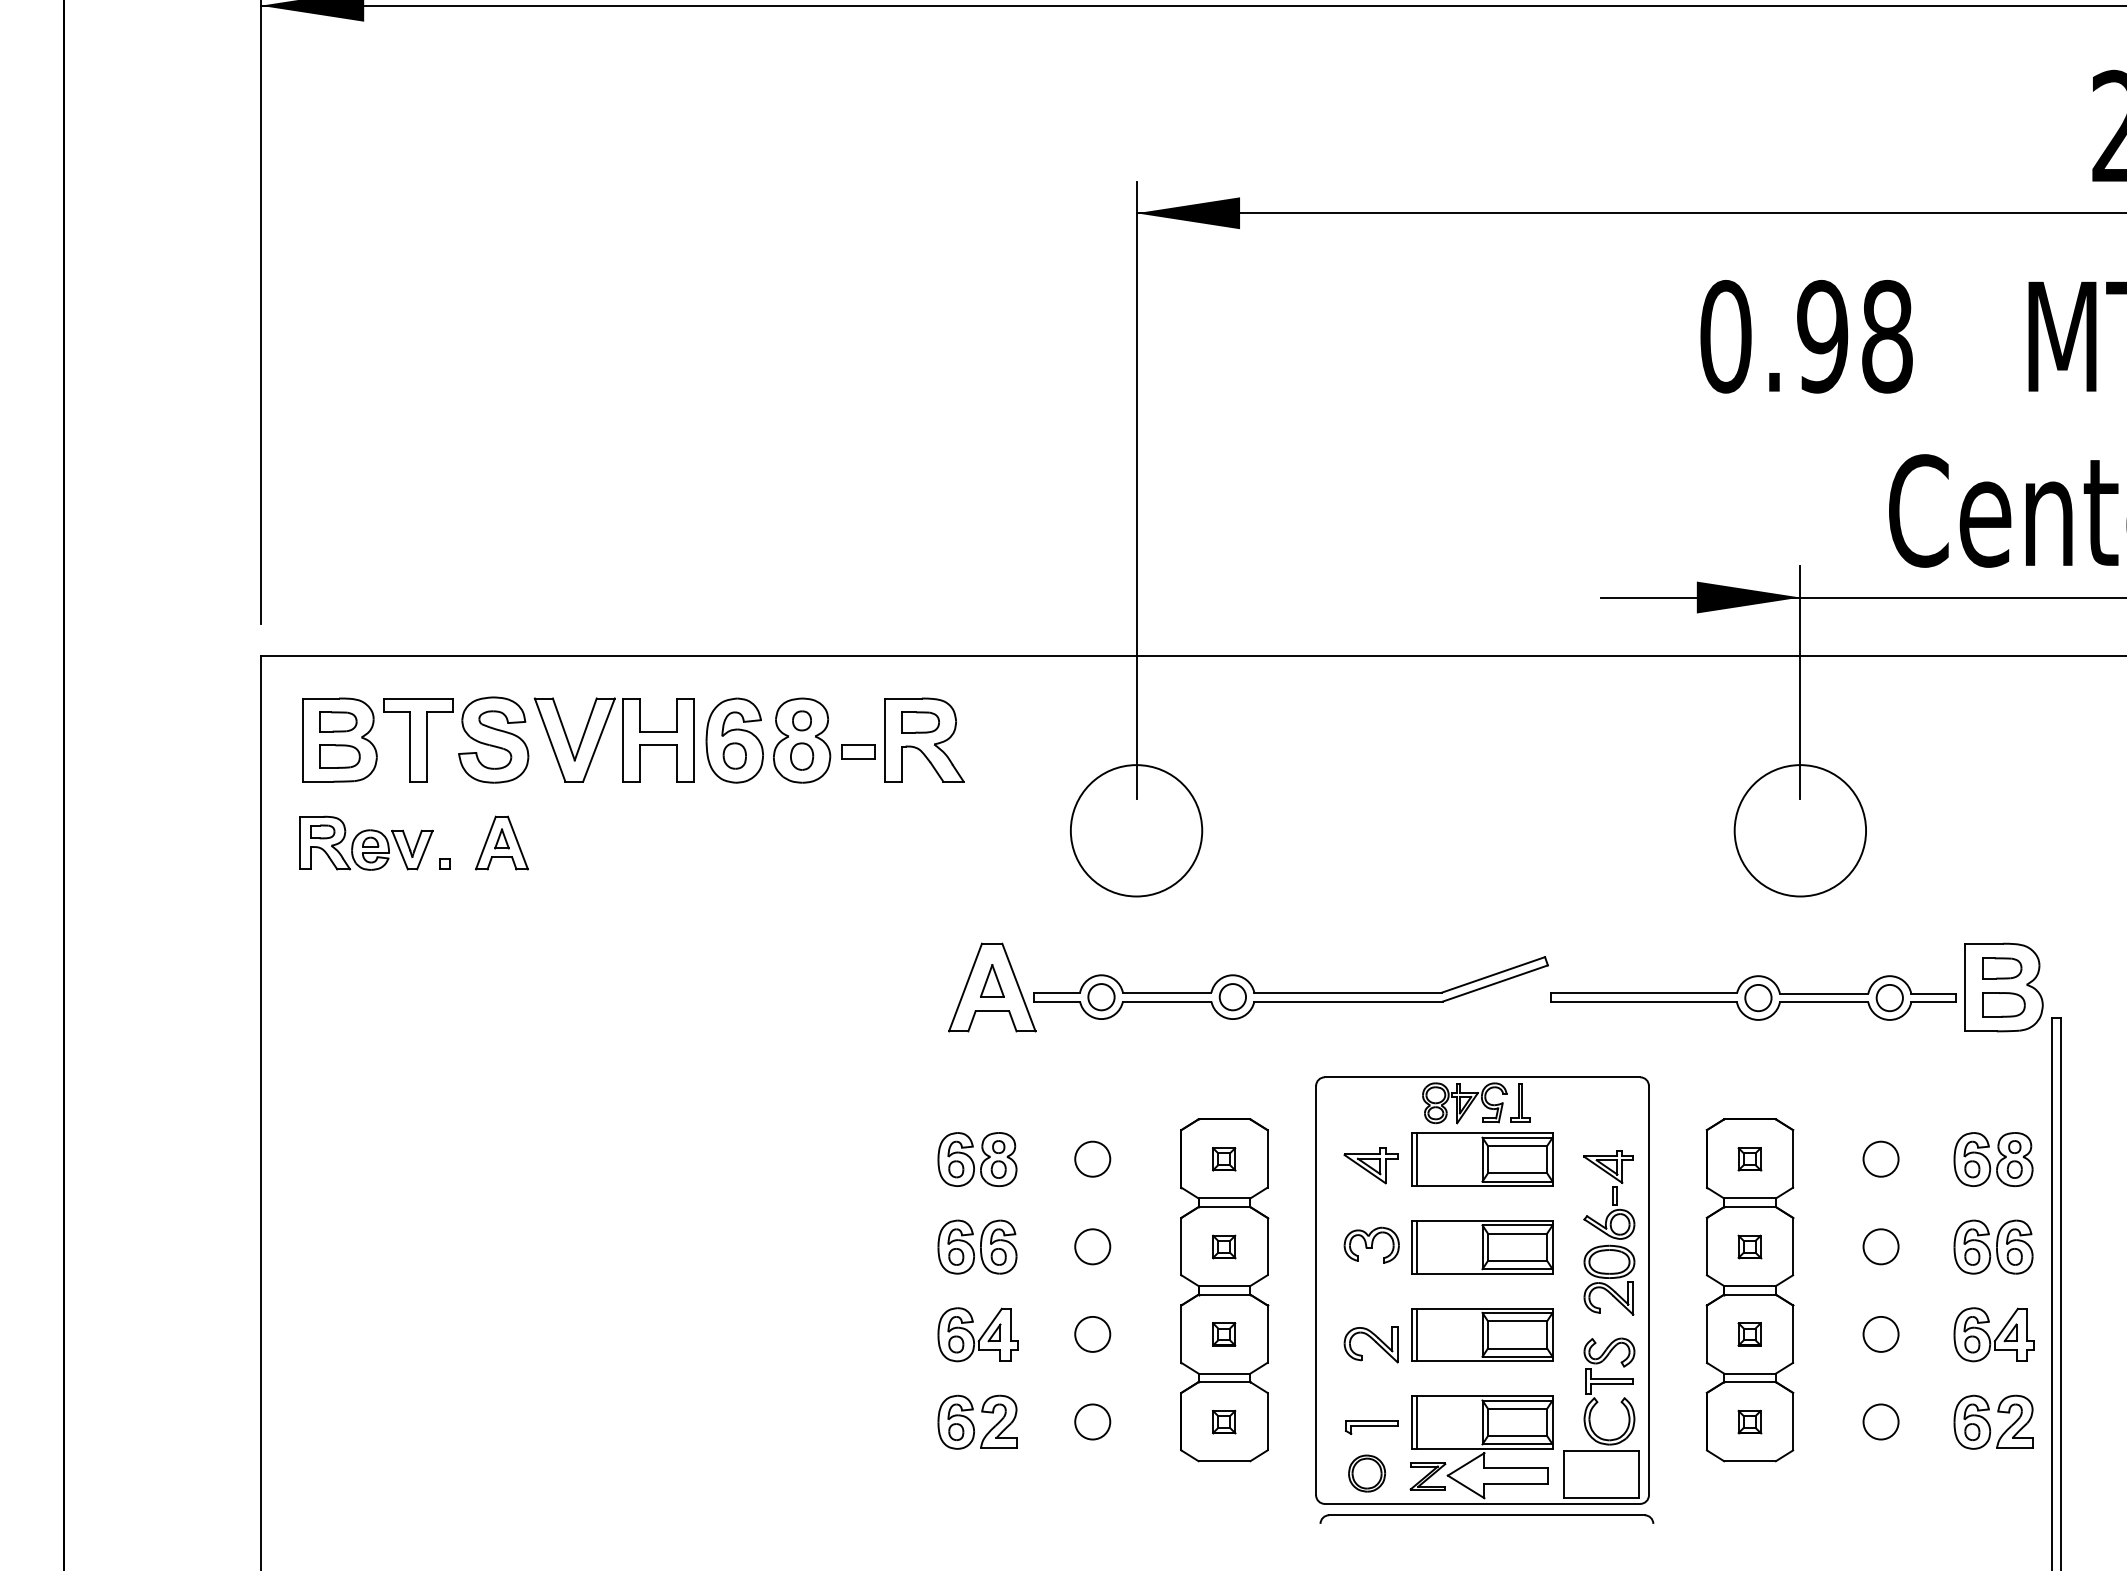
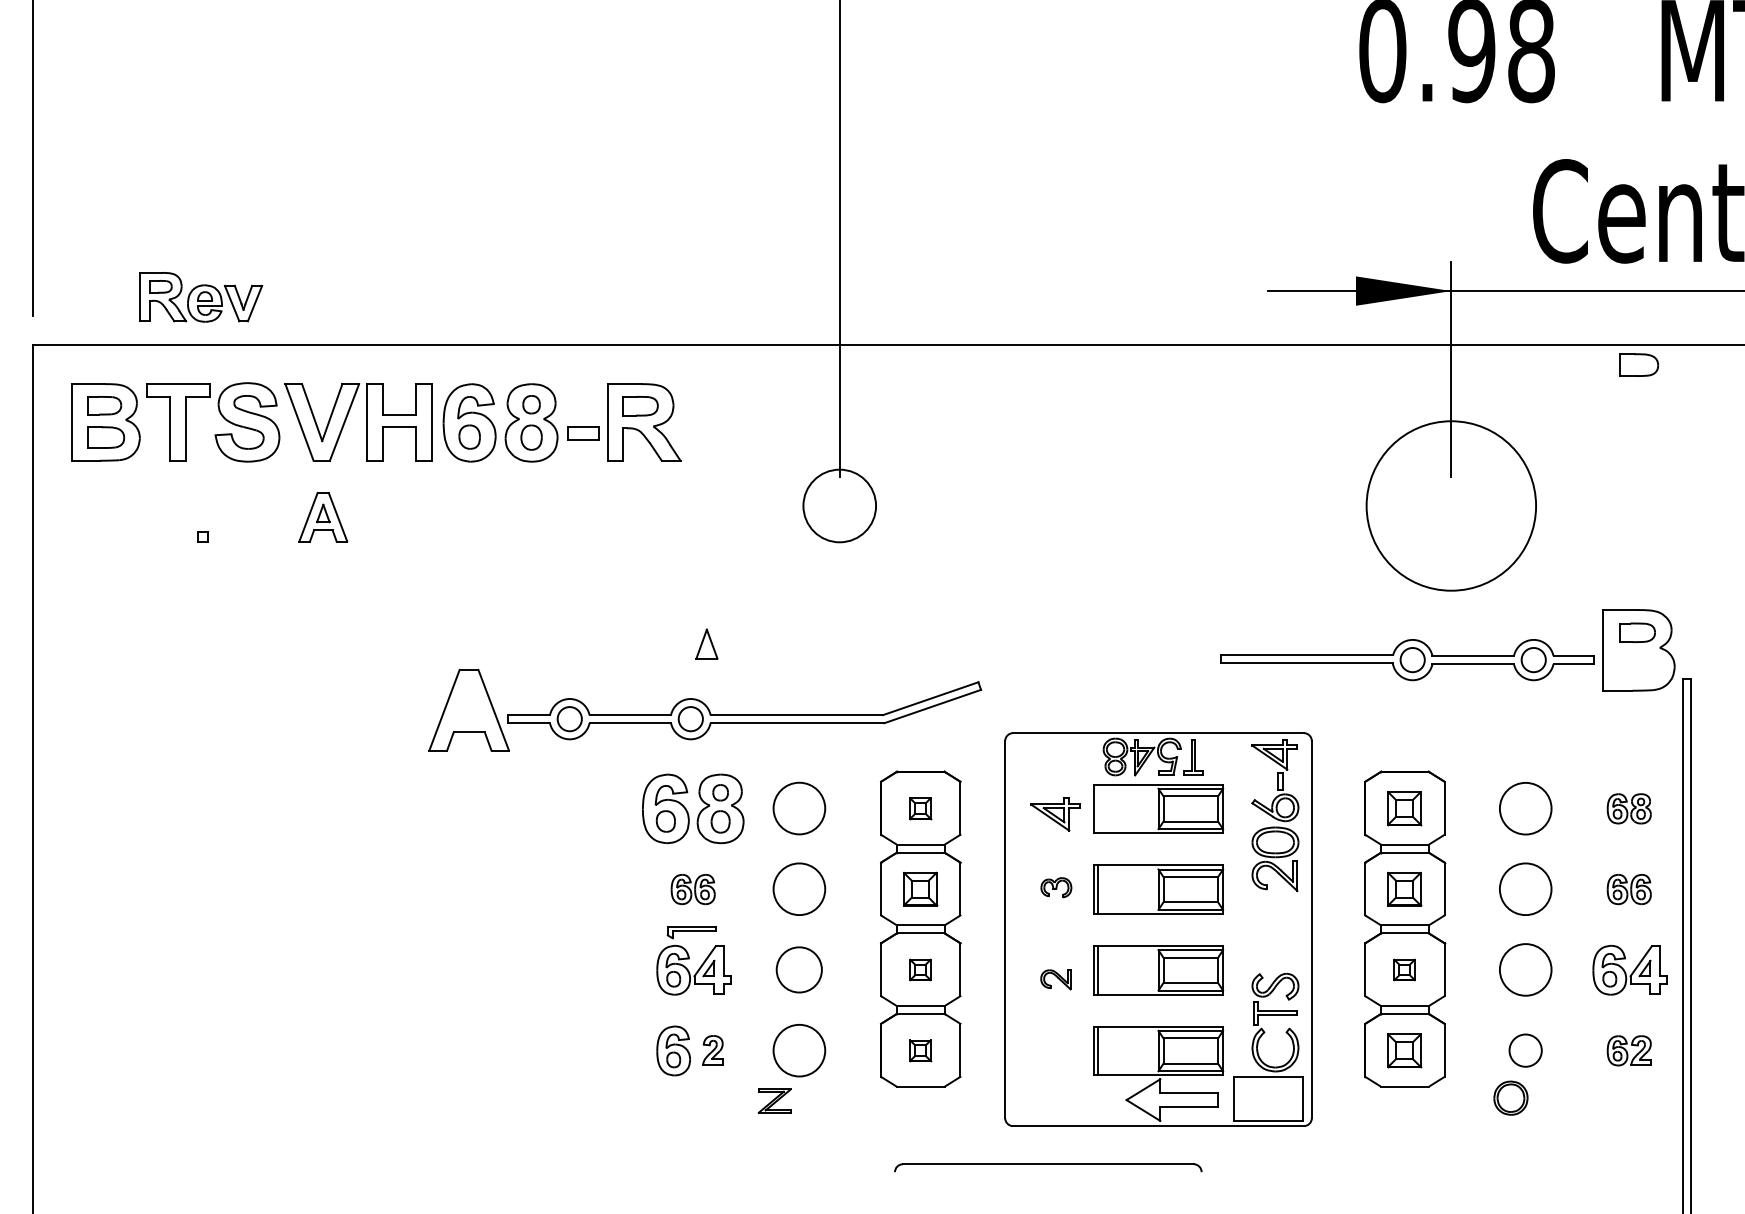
circle: (1136, 830) -> (839, 505), size x0.6
circle: (1800, 830) -> (1451, 505), size x1.4
part: (366, 842) -> (201, 296), moved
part: (501, 842) -> (322, 516), moved
part: (1248, 987) -> (705, 710), moved
part: (2003, 1004) -> (1638, 364), moved
circle: (1092, 1158) -> (799, 807), size x1.6
circle: (1880, 1158) -> (1525, 807), size x1.6
part: (977, 1159) -> (693, 808), size x1.4
line: (1416, 1159) -> (1097, 808), removed
part: (1749, 1159) -> (1404, 808), size x1.6
part: (1993, 1159) -> (1629, 808), size x0.6
part: (1609, 1232) -> (1275, 815), moved
part: (1371, 1244) -> (1056, 887), size x0.6
part: (977, 1246) -> (693, 888), size x0.6
circle: (1092, 1246) -> (799, 888), size x1.6
part: (1224, 1246) -> (920, 888), size x1.6
part: (1749, 1246) -> (1404, 888), size x1.6
circle: (1880, 1246) -> (1525, 888), size x1.6
part: (1993, 1246) -> (1629, 888), size x0.6
circle: (1092, 1334) -> (799, 970), size x1.4
circle: (1880, 1334) -> (1525, 970), size x1.6
part: (1370, 1344) -> (1055, 979), size x0.6
part: (998, 1421) -> (712, 1050), size x0.6
circle: (1092, 1421) -> (799, 1050), size x1.6
part: (1749, 1421) -> (1404, 1050), size x1.6
part: (1993, 1421) -> (1629, 1050), size x0.6
part: (1371, 1427) -> (691, 932), moved
part: (1367, 1473) -> (1511, 1098), moved
part: (1427, 1476) -> (774, 1100), moved
part: (1486, 1518) -> (1047, 1167), moved

